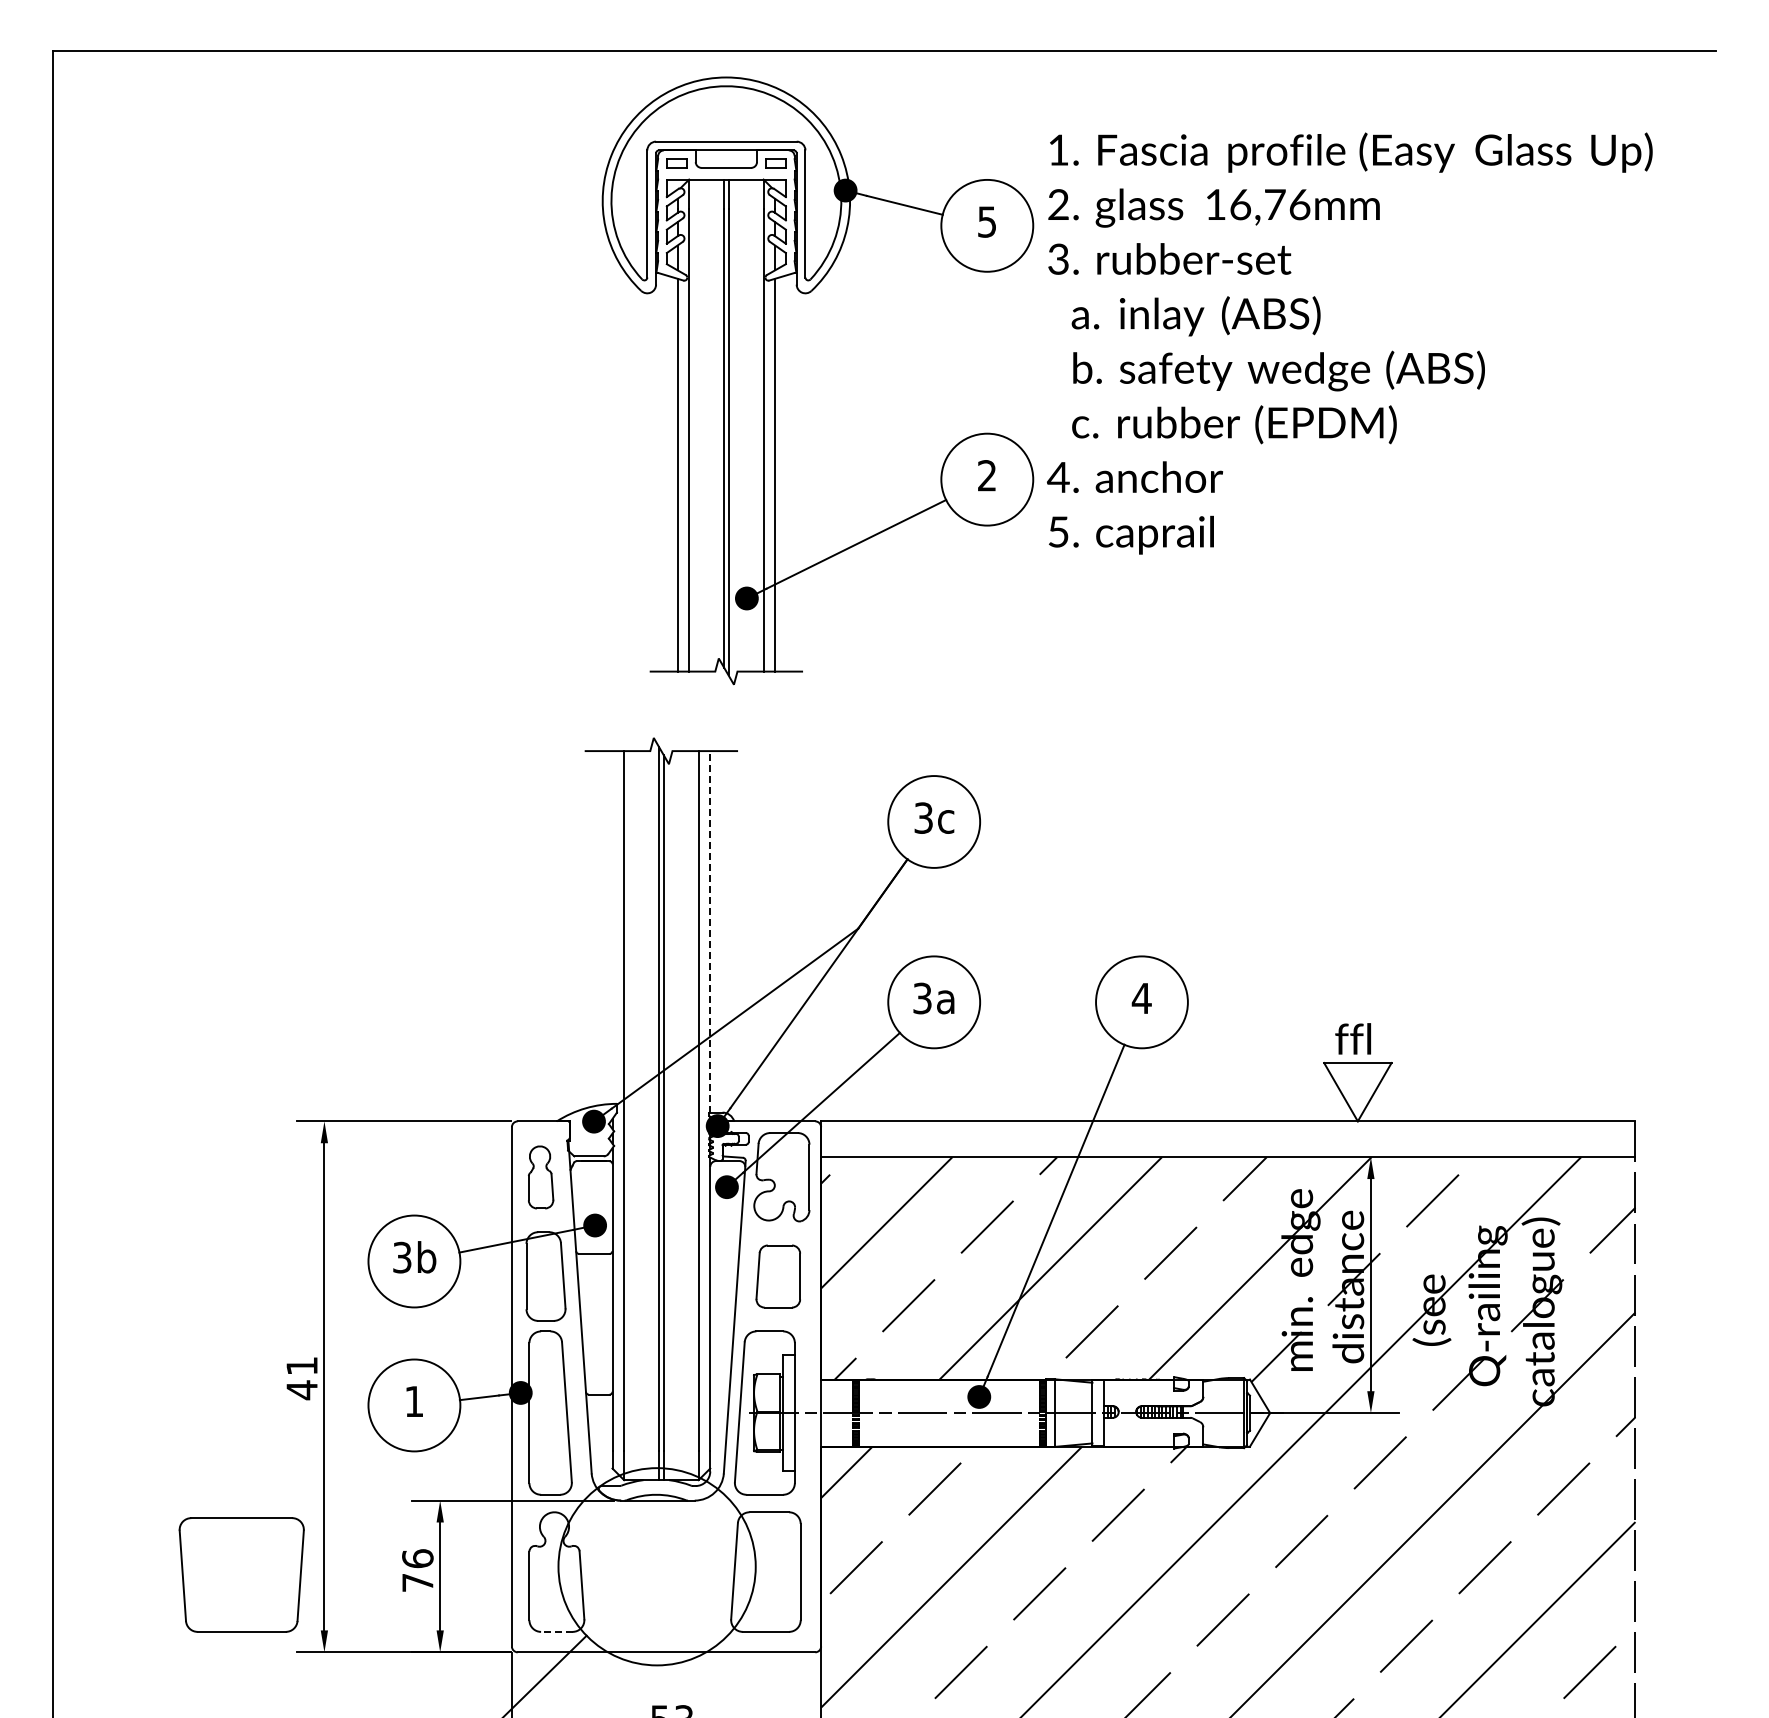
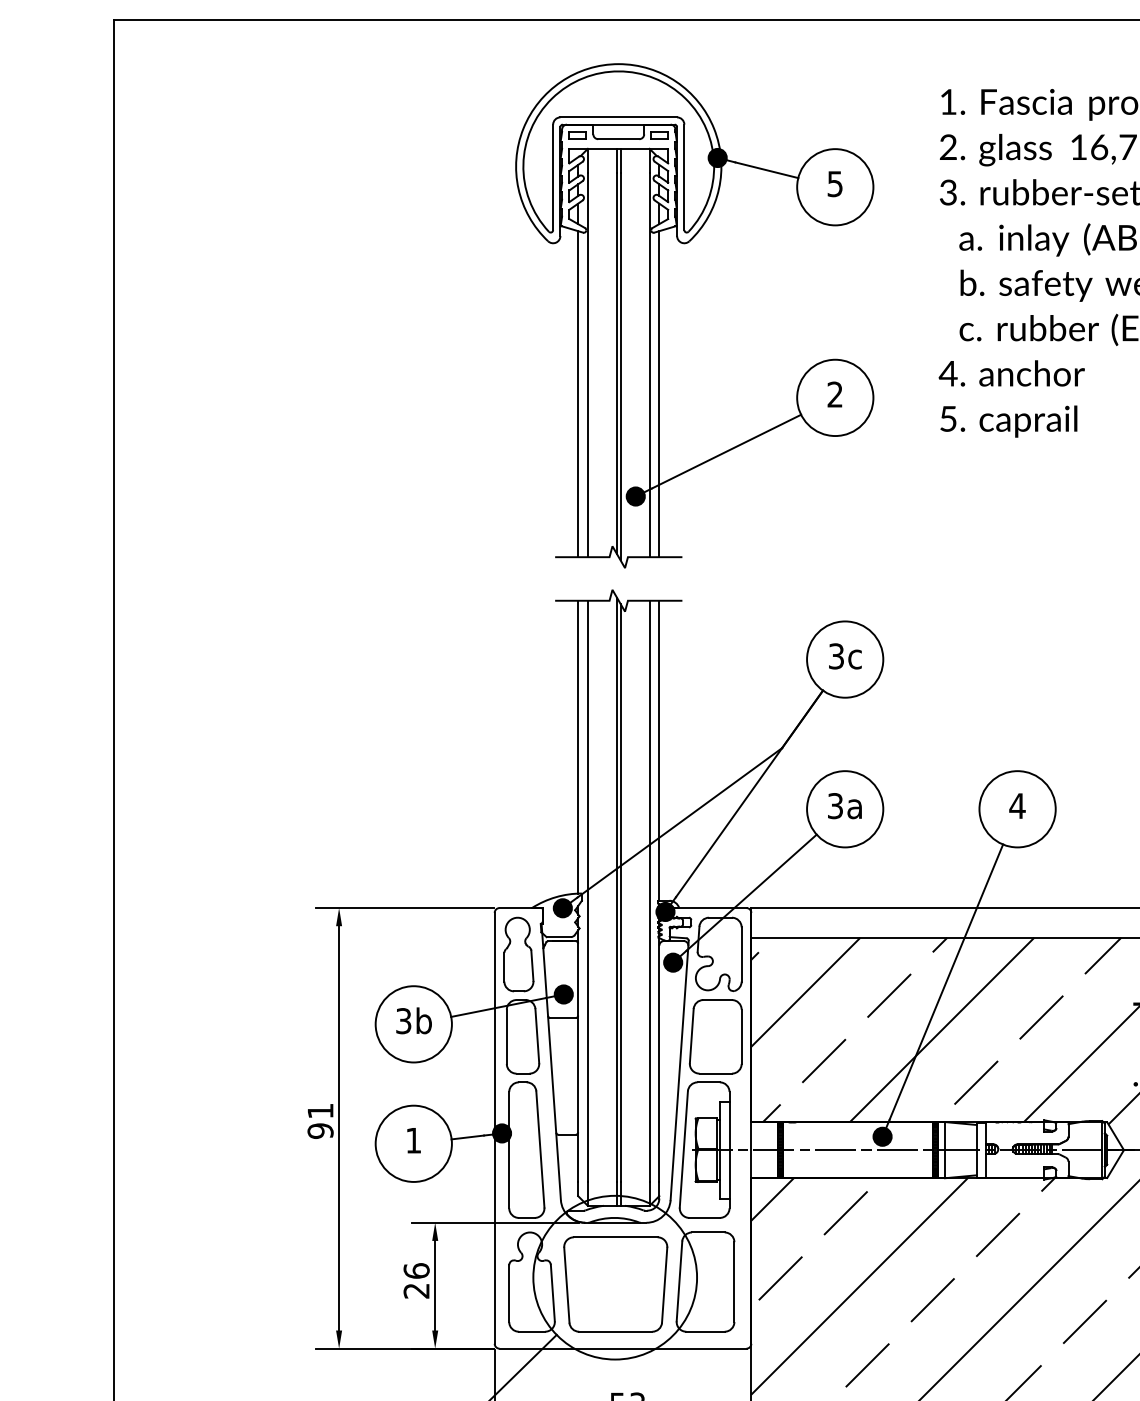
part: (775, 380) -> (659, 315), moved
line: (612, 927) -> (578, 747), added
line: (710, 931) -> (659, 750), dashed -> solid
part: (540, 1177) -> (518, 954), size x1.43
part: (778, 1276) -> (715, 1036), size x1.43
text: (301, 1390) -> (320, 1131), 41 -> 91
part: (241, 1574) -> (615, 1284), moved
text: (417, 1582) -> (416, 1290), 76 -> 26
line: (556, 1631) -> (531, 1331), dashed -> solid

